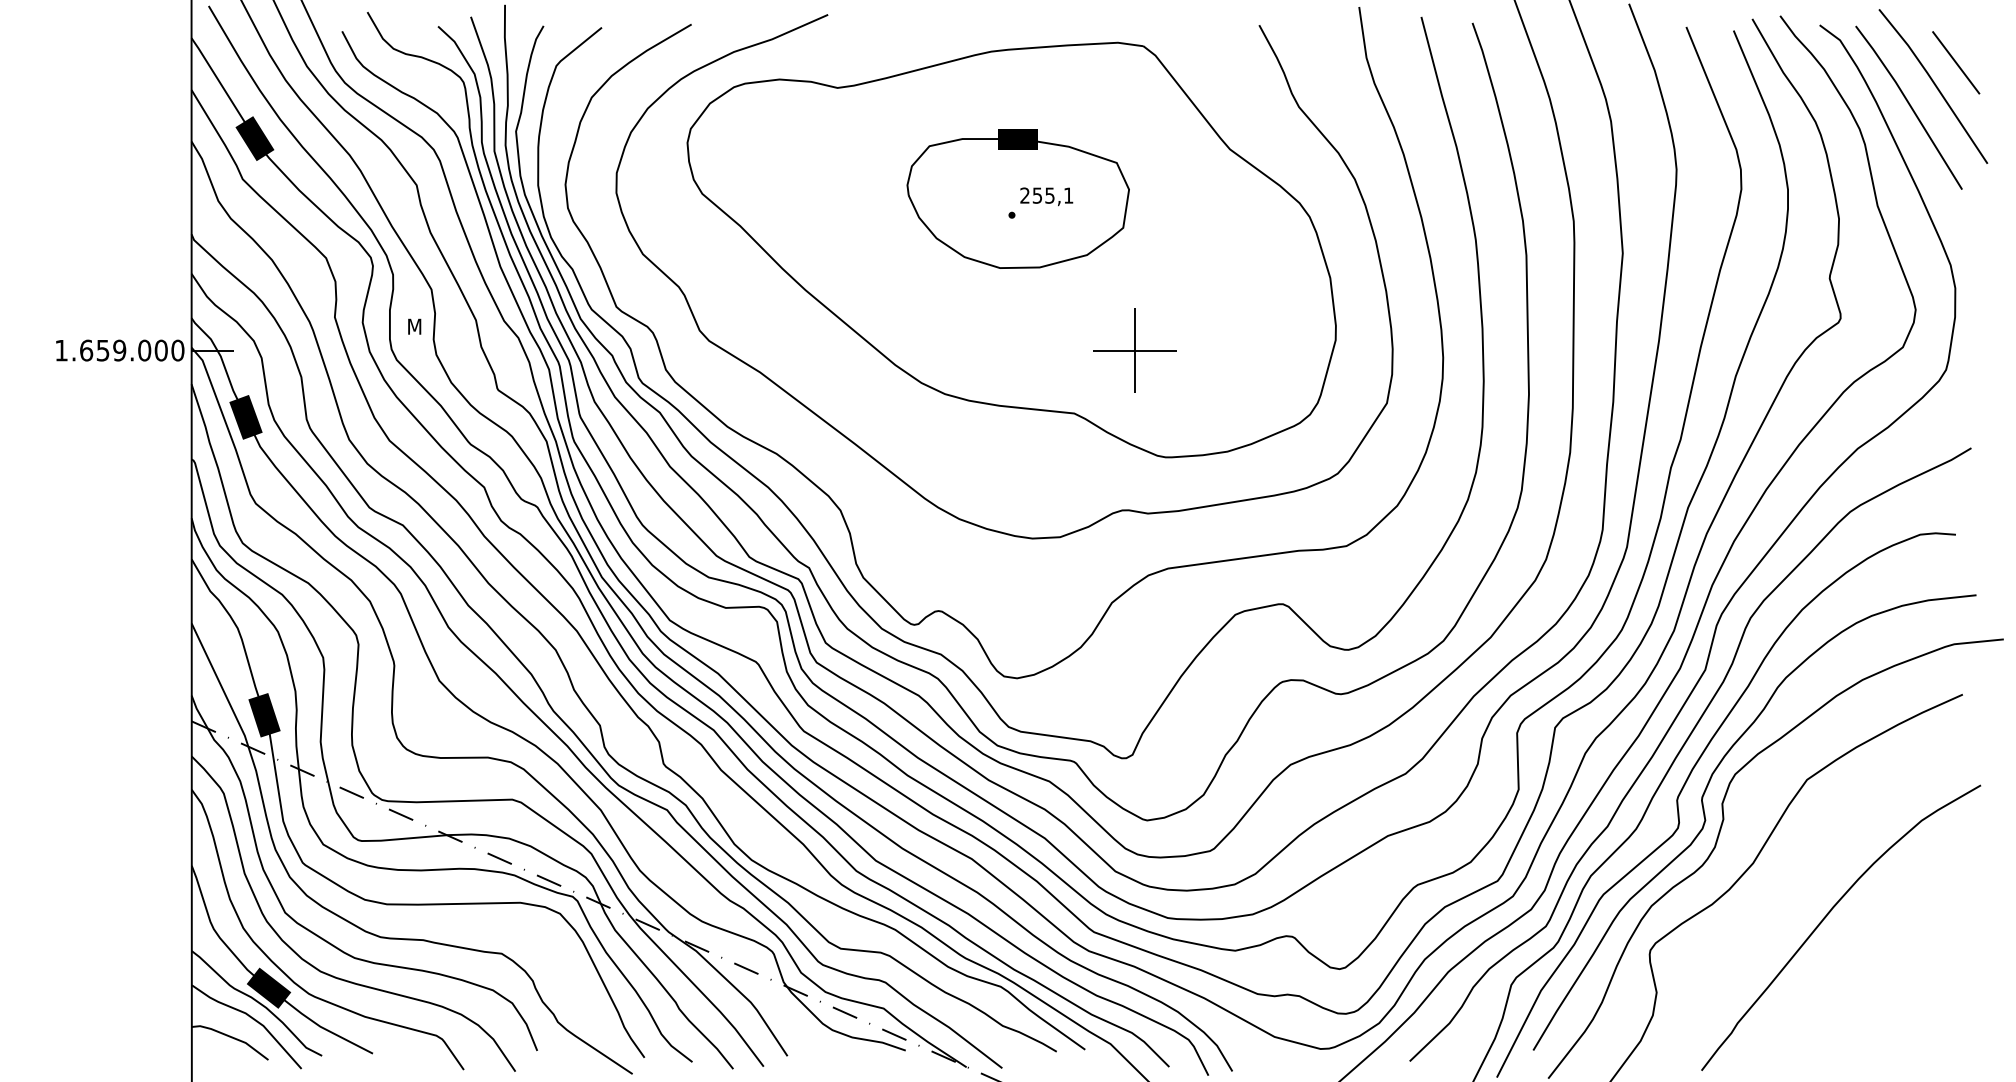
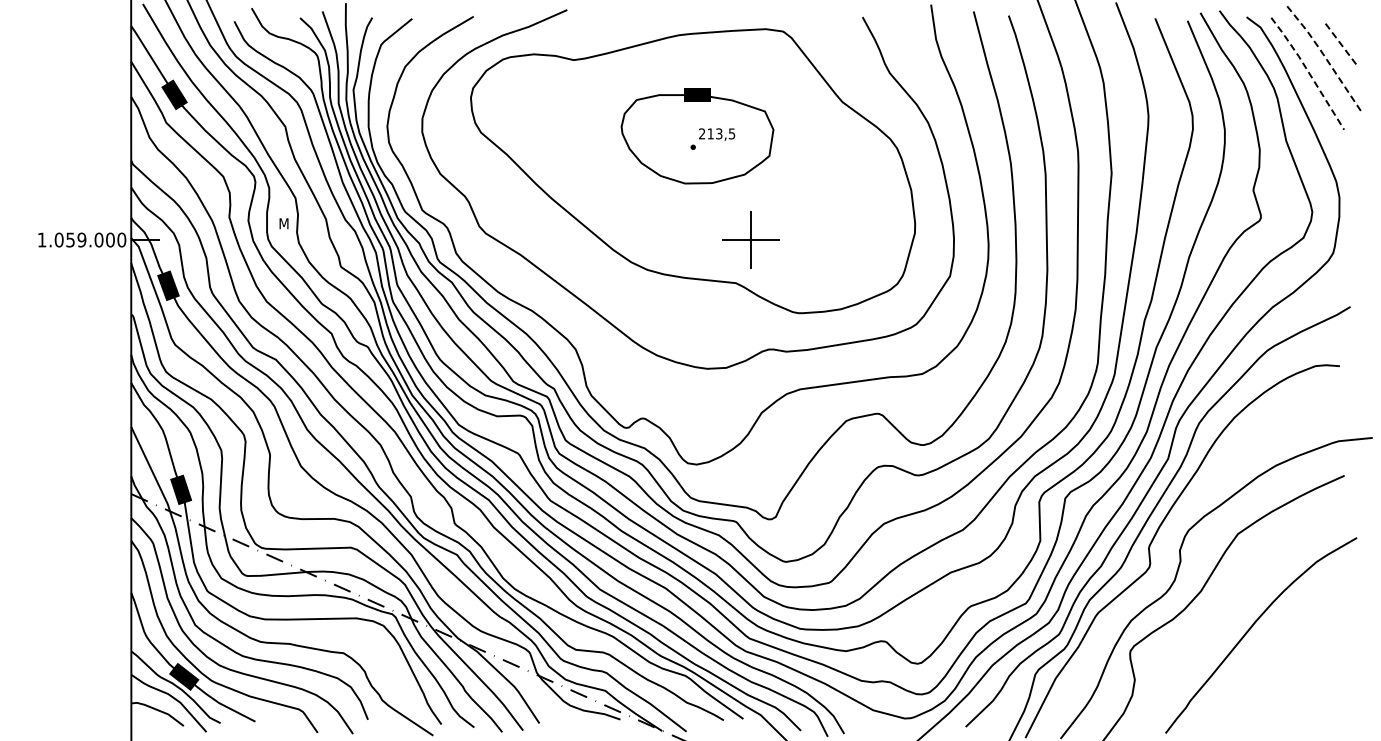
line: (1956, 62) -> (1340, 42), solid -> dashed
line: (1934, 84) -> (1325, 57), solid -> dashed
line: (1910, 106) -> (1308, 72), solid -> dashed
text: (1053, 195) -> (721, 133), 255,1 -> 213,5
text: (85, 349) -> (58, 239), 1.659.000 -> 1.059.000
part: (1134, 349) -> (750, 239), moved
curve: (1707, 819) -> (1169, 561), removed

